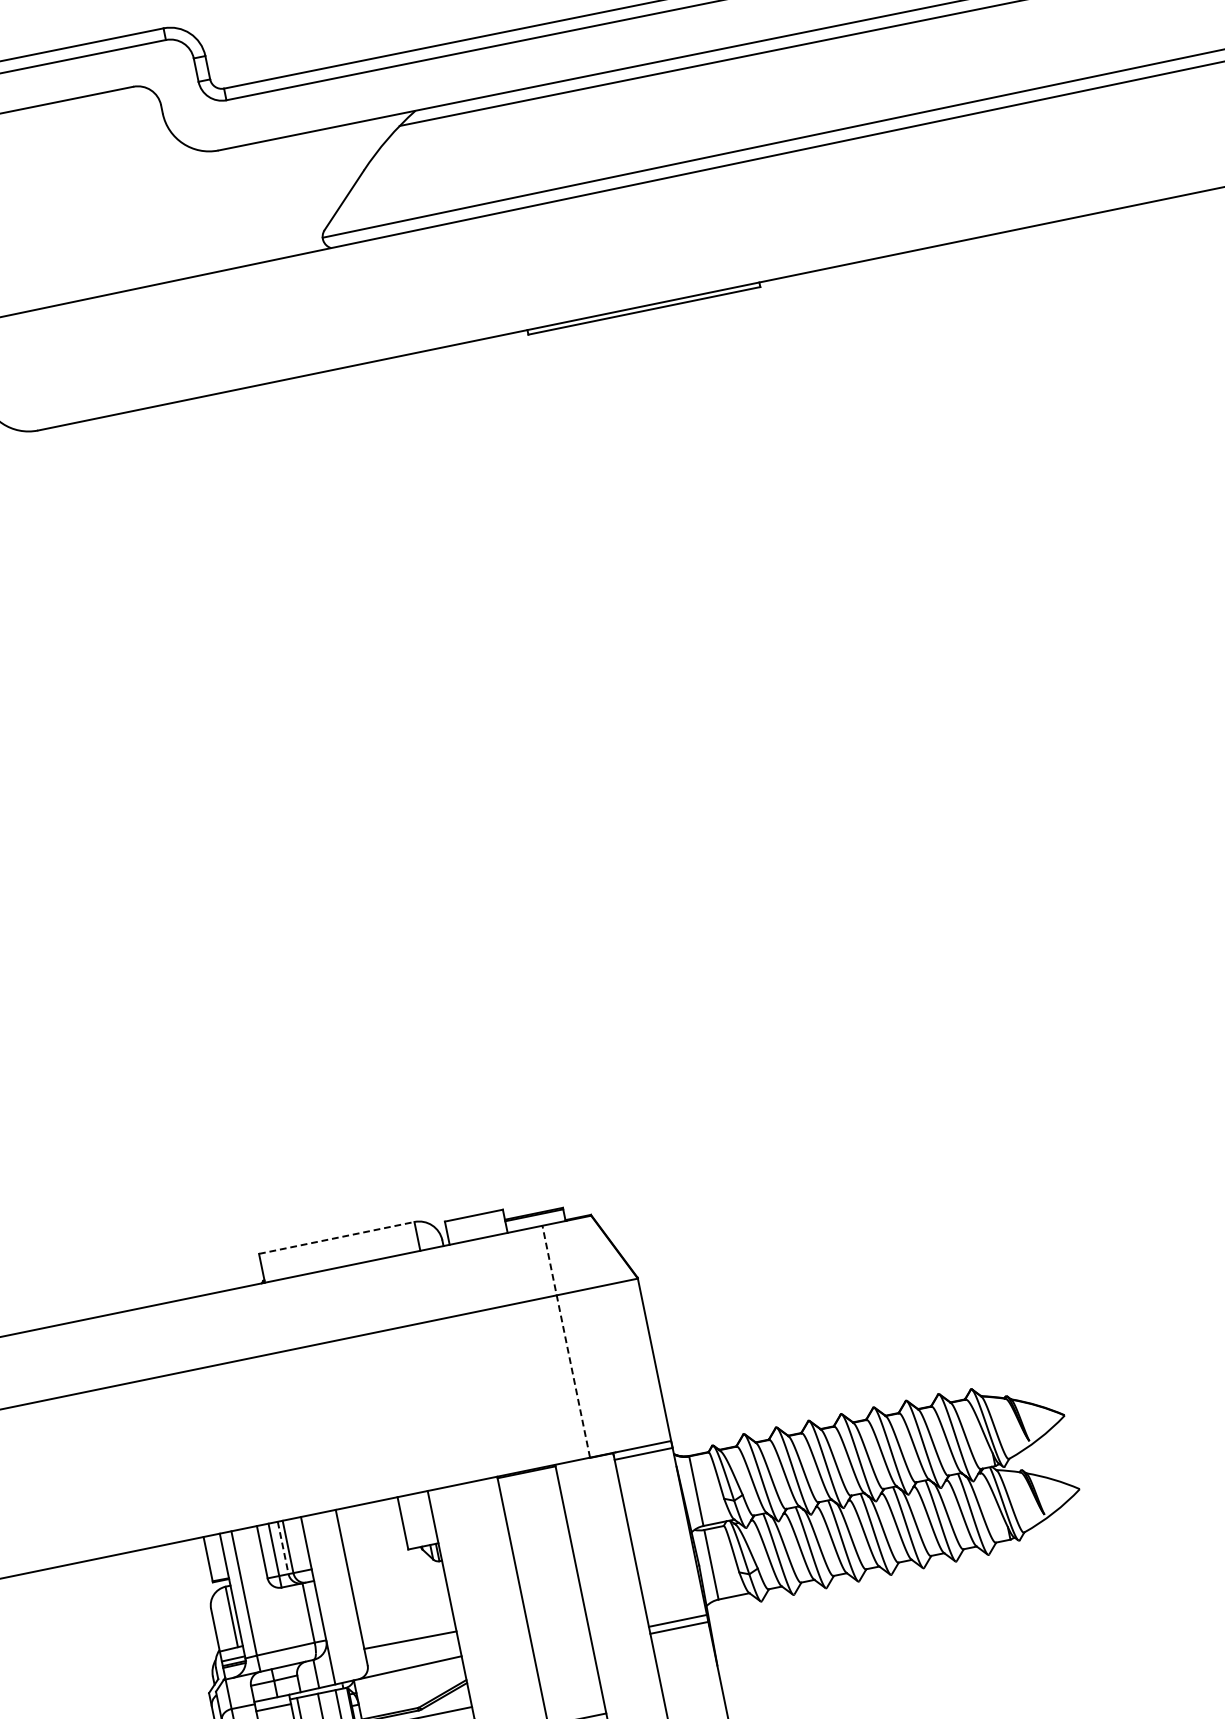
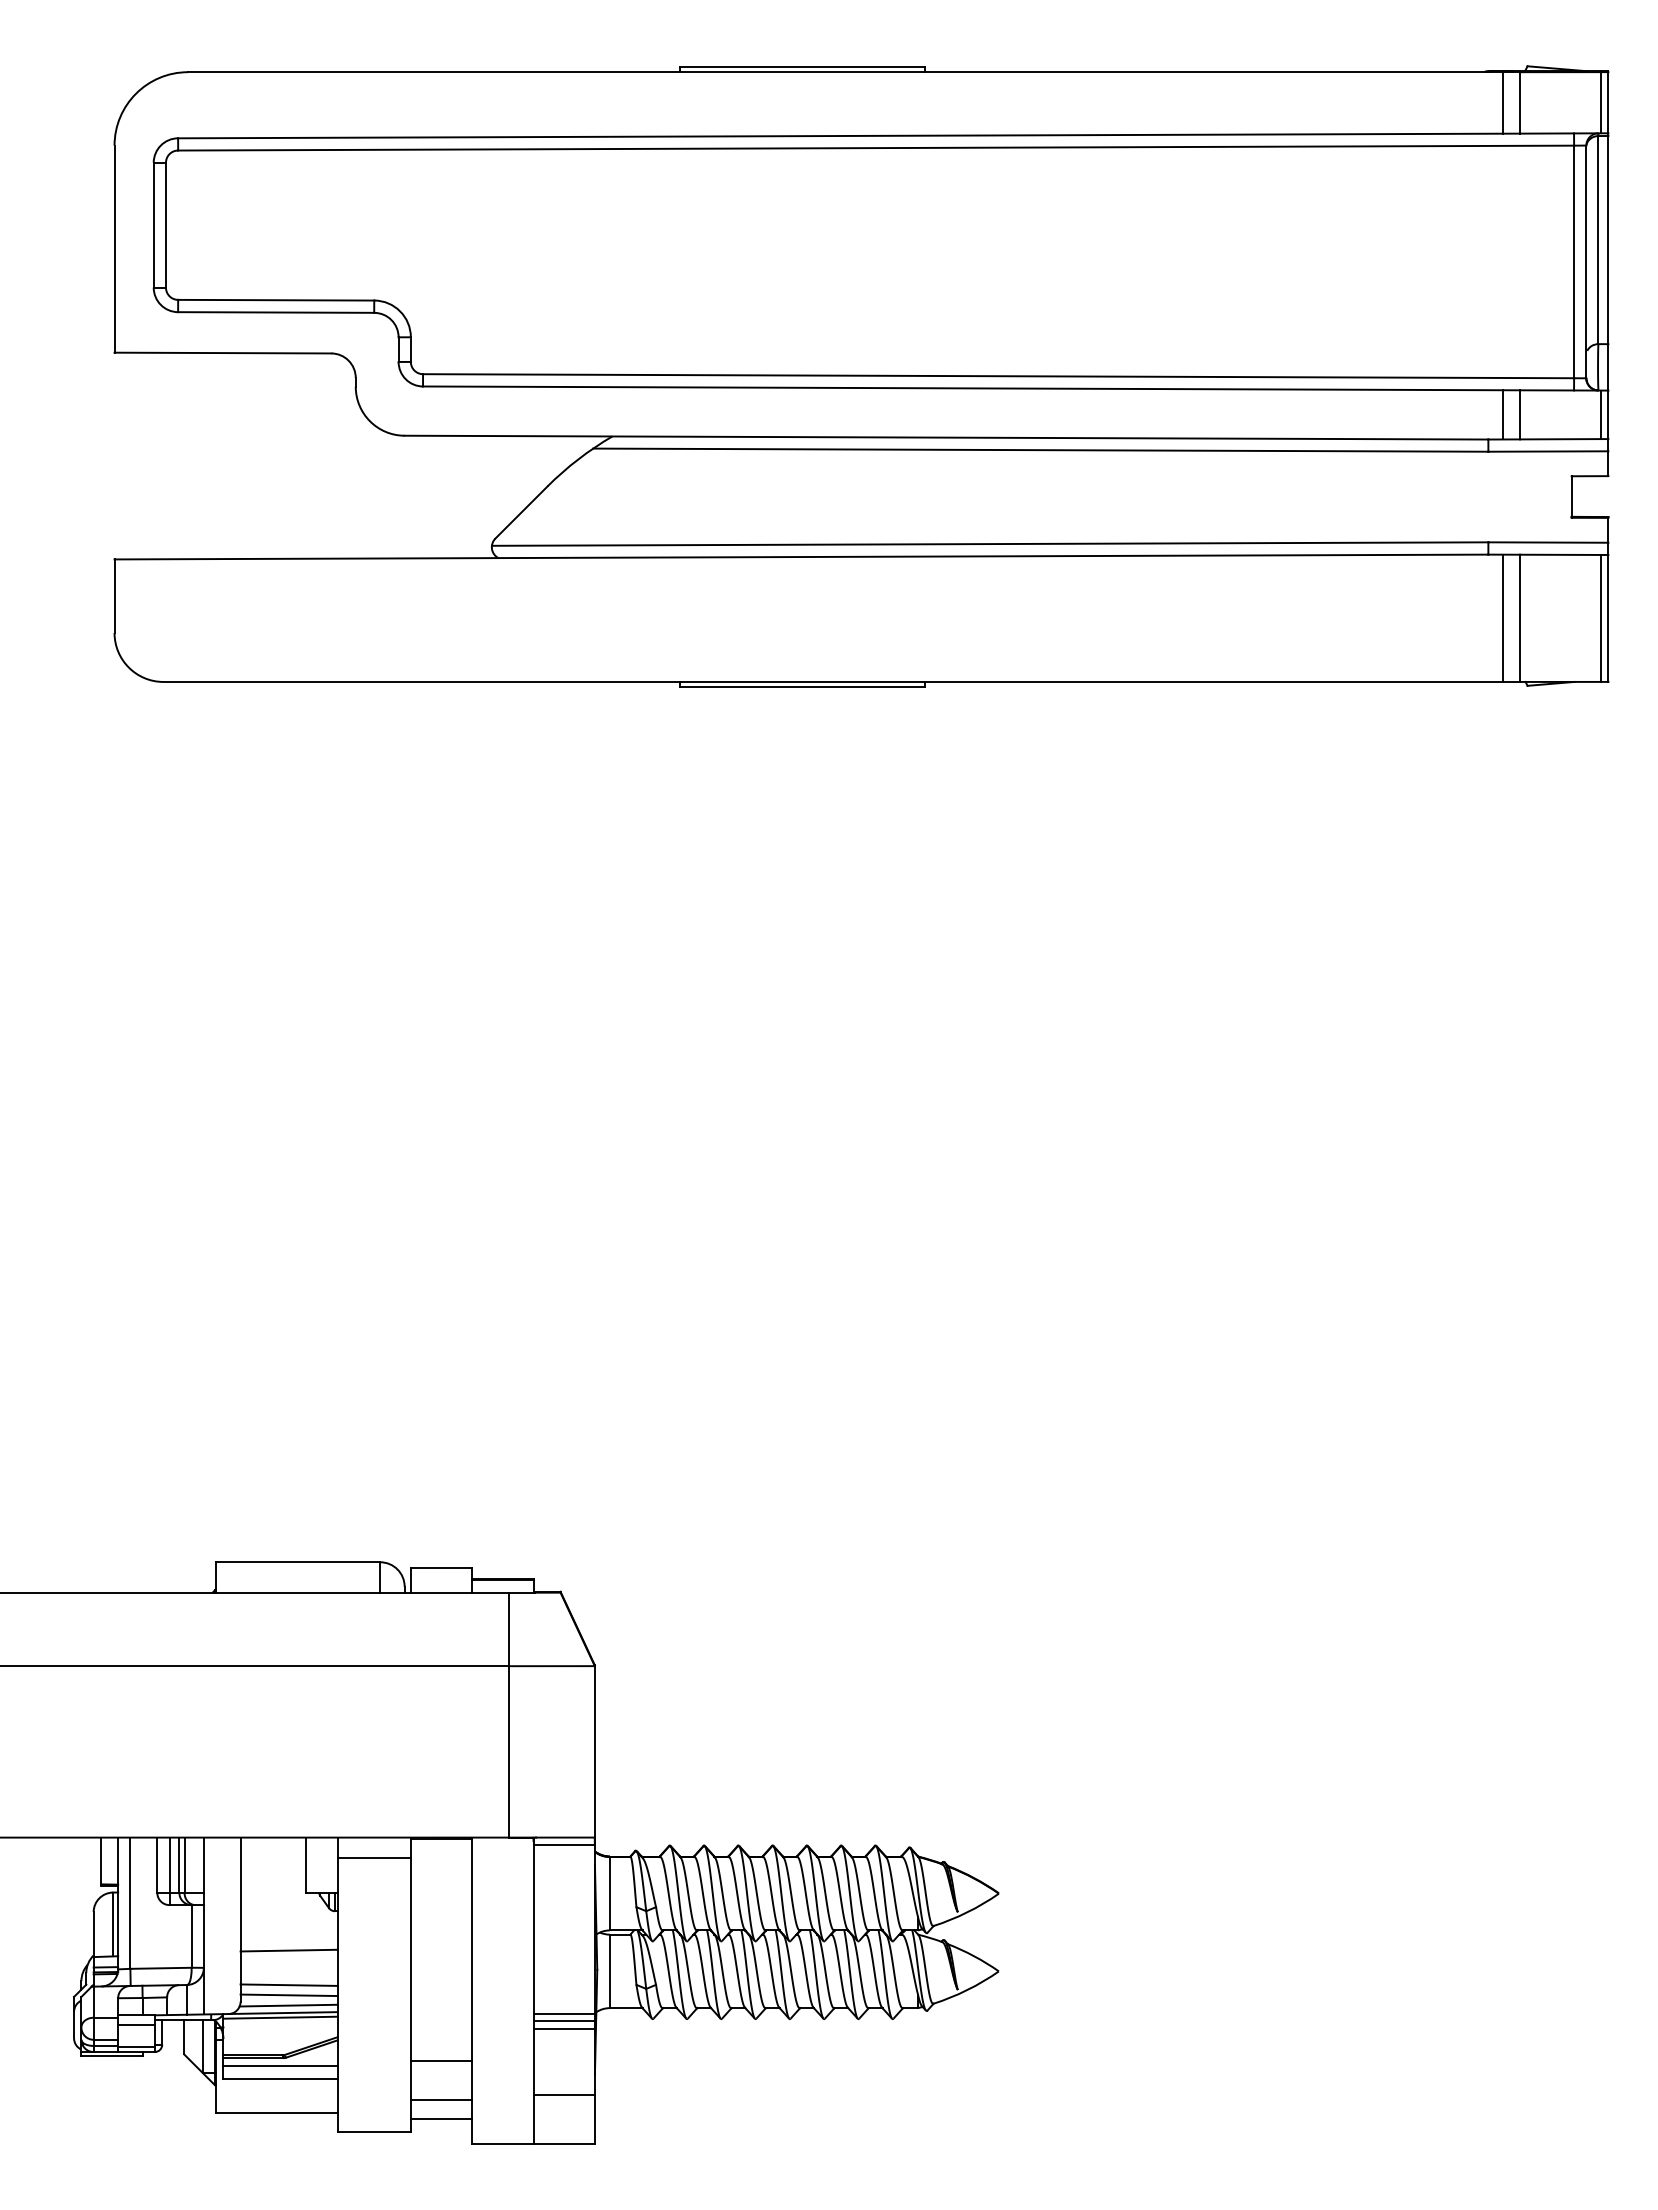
line: (337, 1238) -> (298, 1562), dashed -> solid
line: (566, 1341) -> (509, 1714), dashed -> solid
line: (466, 1503) -> (374, 1858), added
line: (283, 1548) -> (179, 1865), dashed -> solid
line: (403, 1607) -> (288, 1950), added
line: (675, 1613) -> (563, 2013), added
line: (411, 1650) -> (288, 1995), added
line: (413, 1659) -> (288, 2005), added
line: (408, 1672) -> (280, 2017), added
line: (569, 1682) -> (441, 2061), added
line: (691, 1690) -> (563, 2094), added

